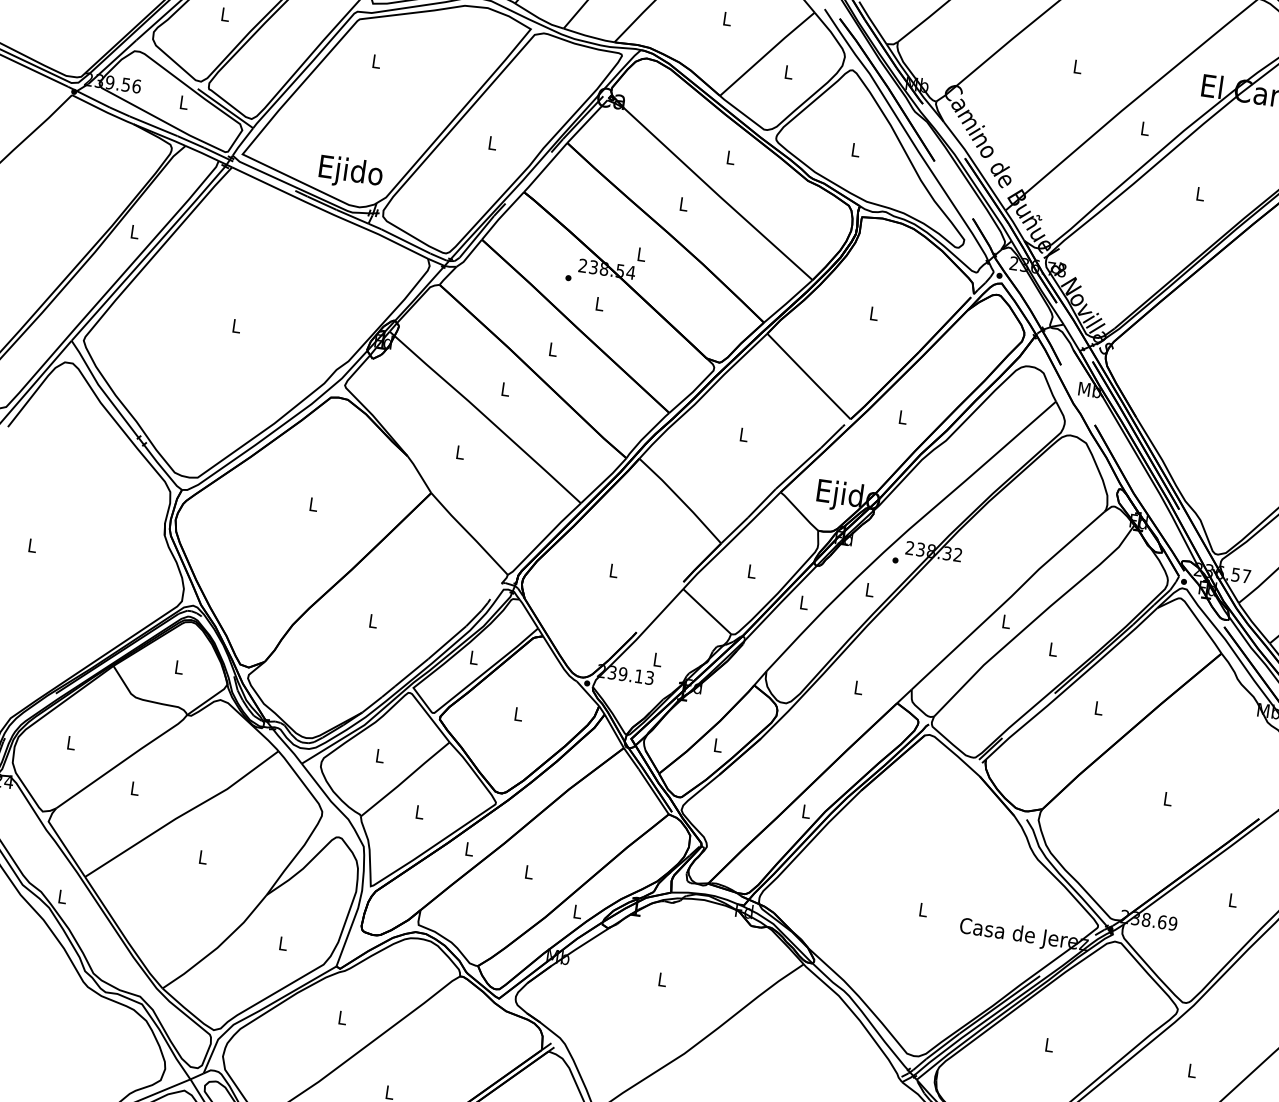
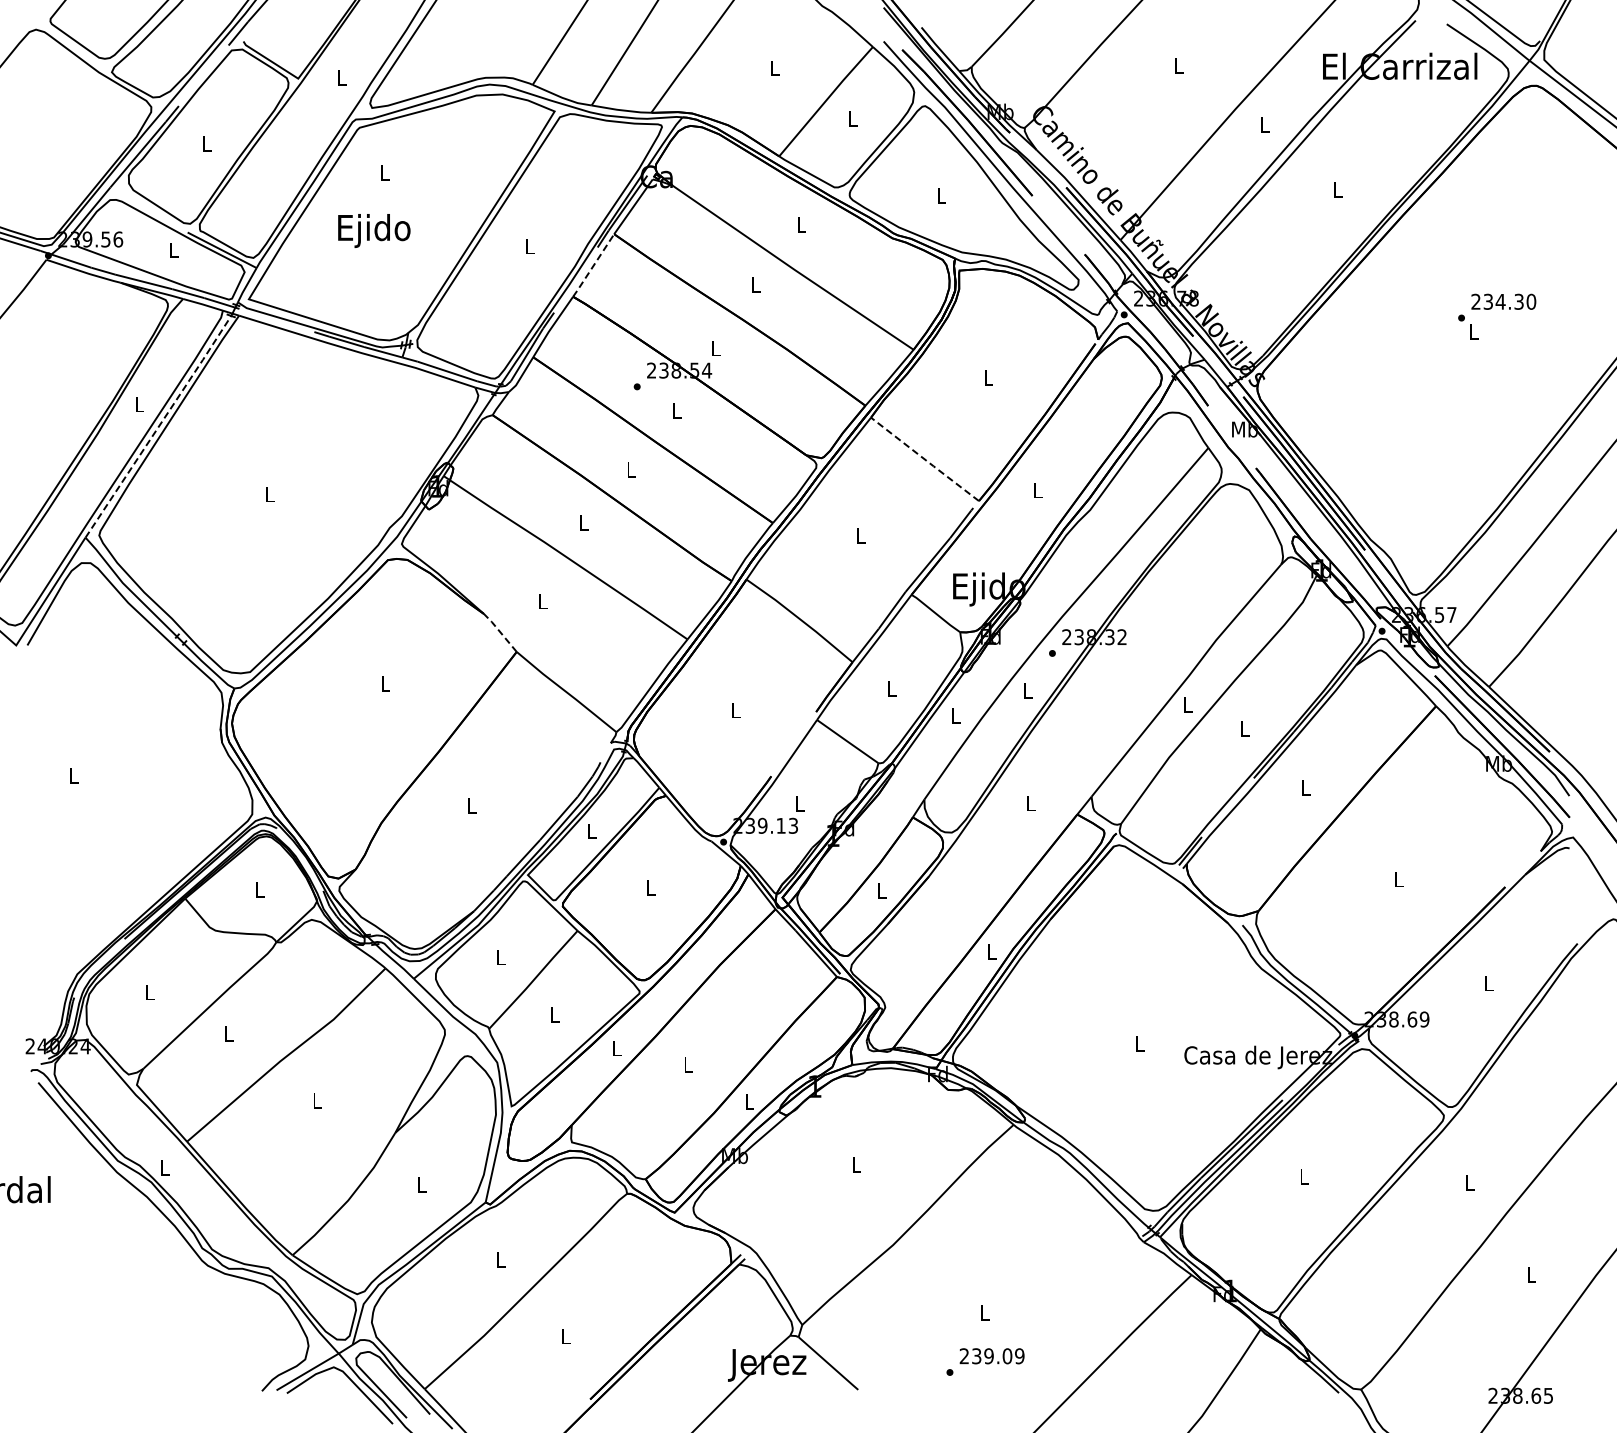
line: (545, 167) -> (593, 265), solid -> dashed
text: (351, 172) -> (374, 230), moved
line: (149, 252) -> (159, 425), solid -> dashed
line: (808, 376) -> (924, 459), solid -> dashed
line: (419, 473) -> (500, 631), solid -> dashed

